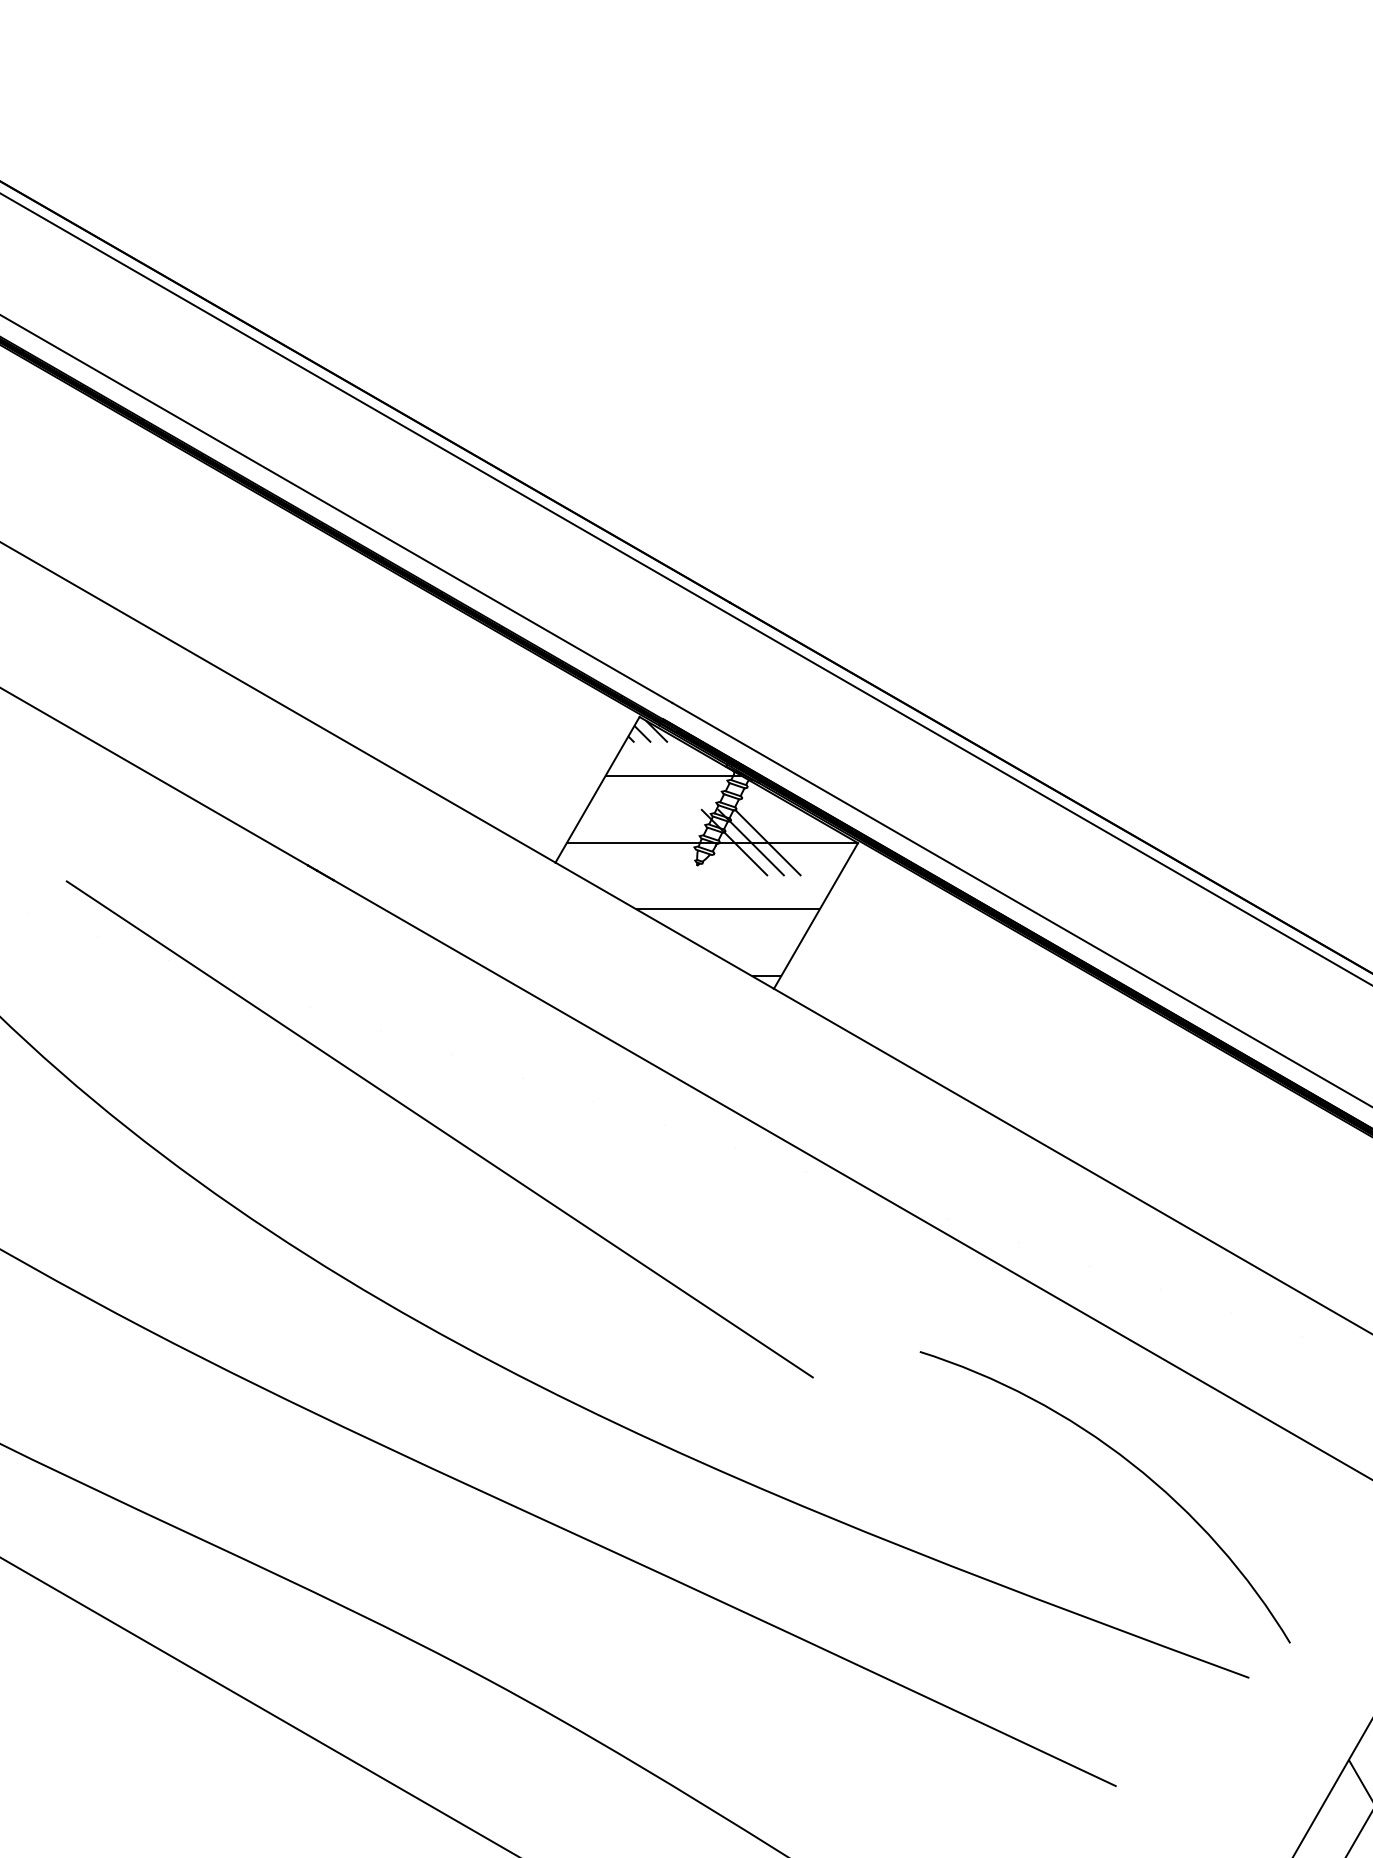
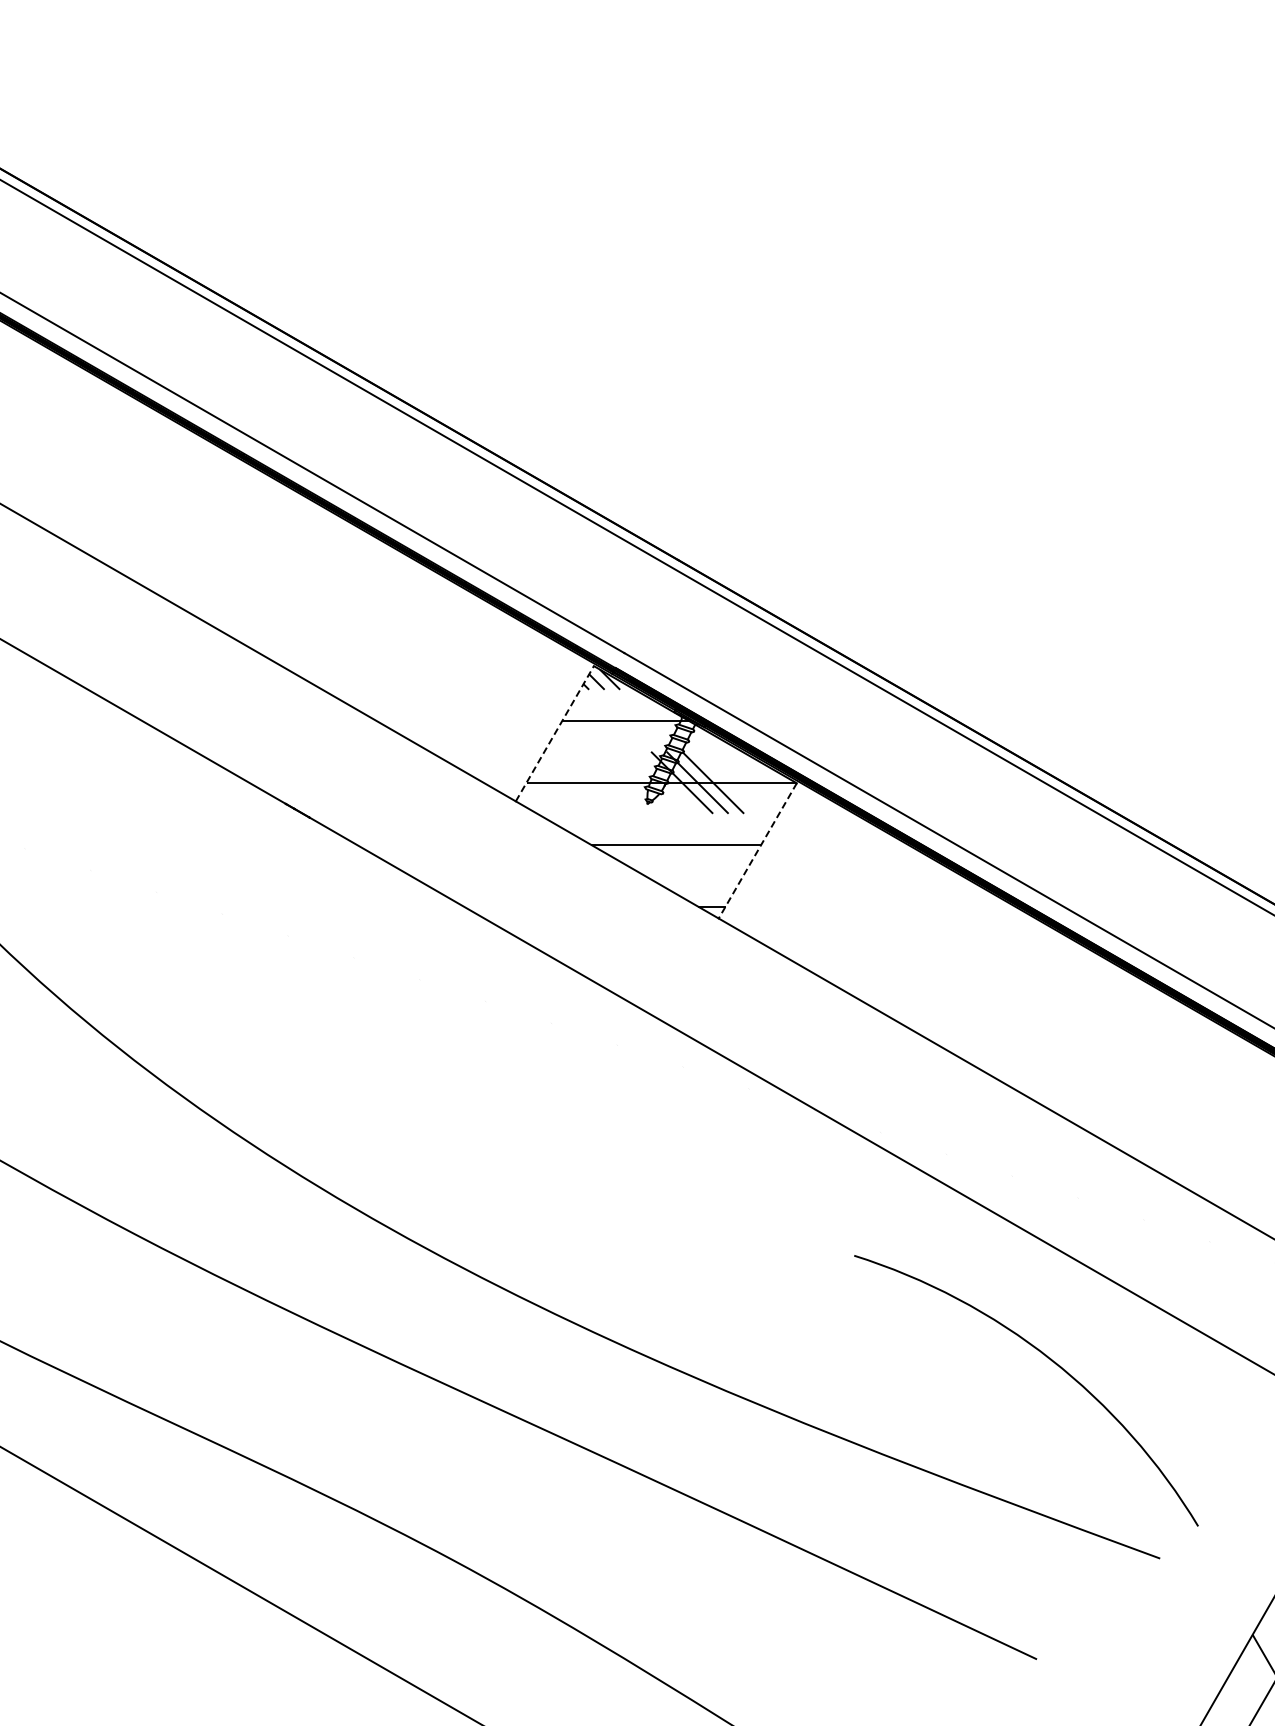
line: (598, 789) -> (555, 733), solid -> dashed
line: (815, 916) -> (757, 851), solid -> dashed
line: (438, 1128) -> (407, 1048), removed

